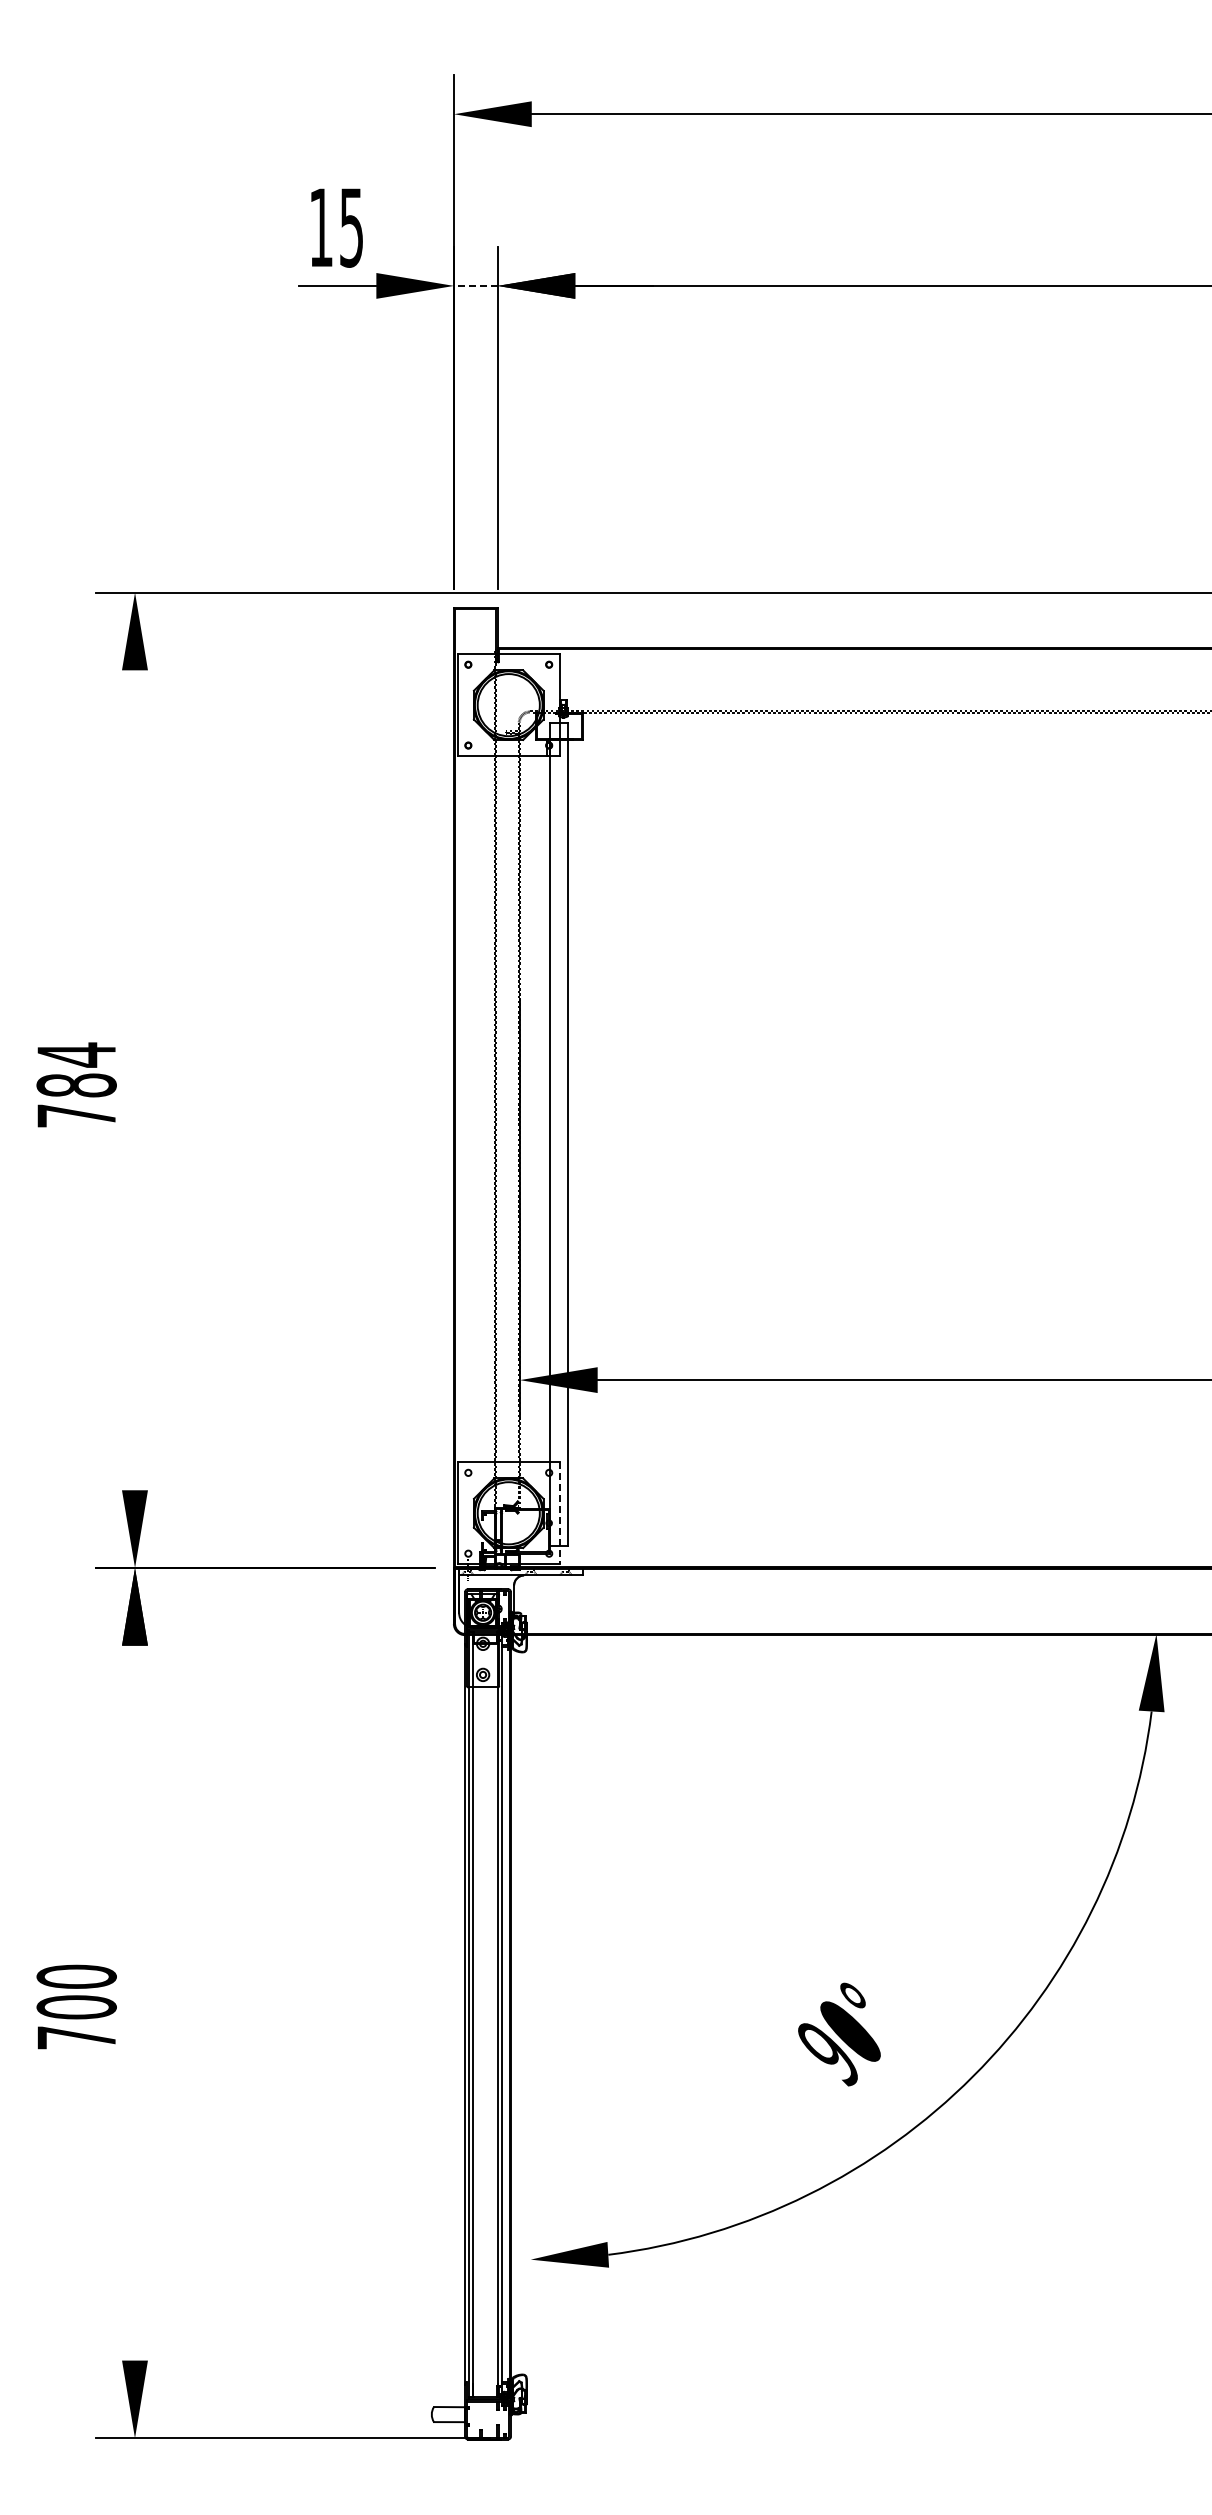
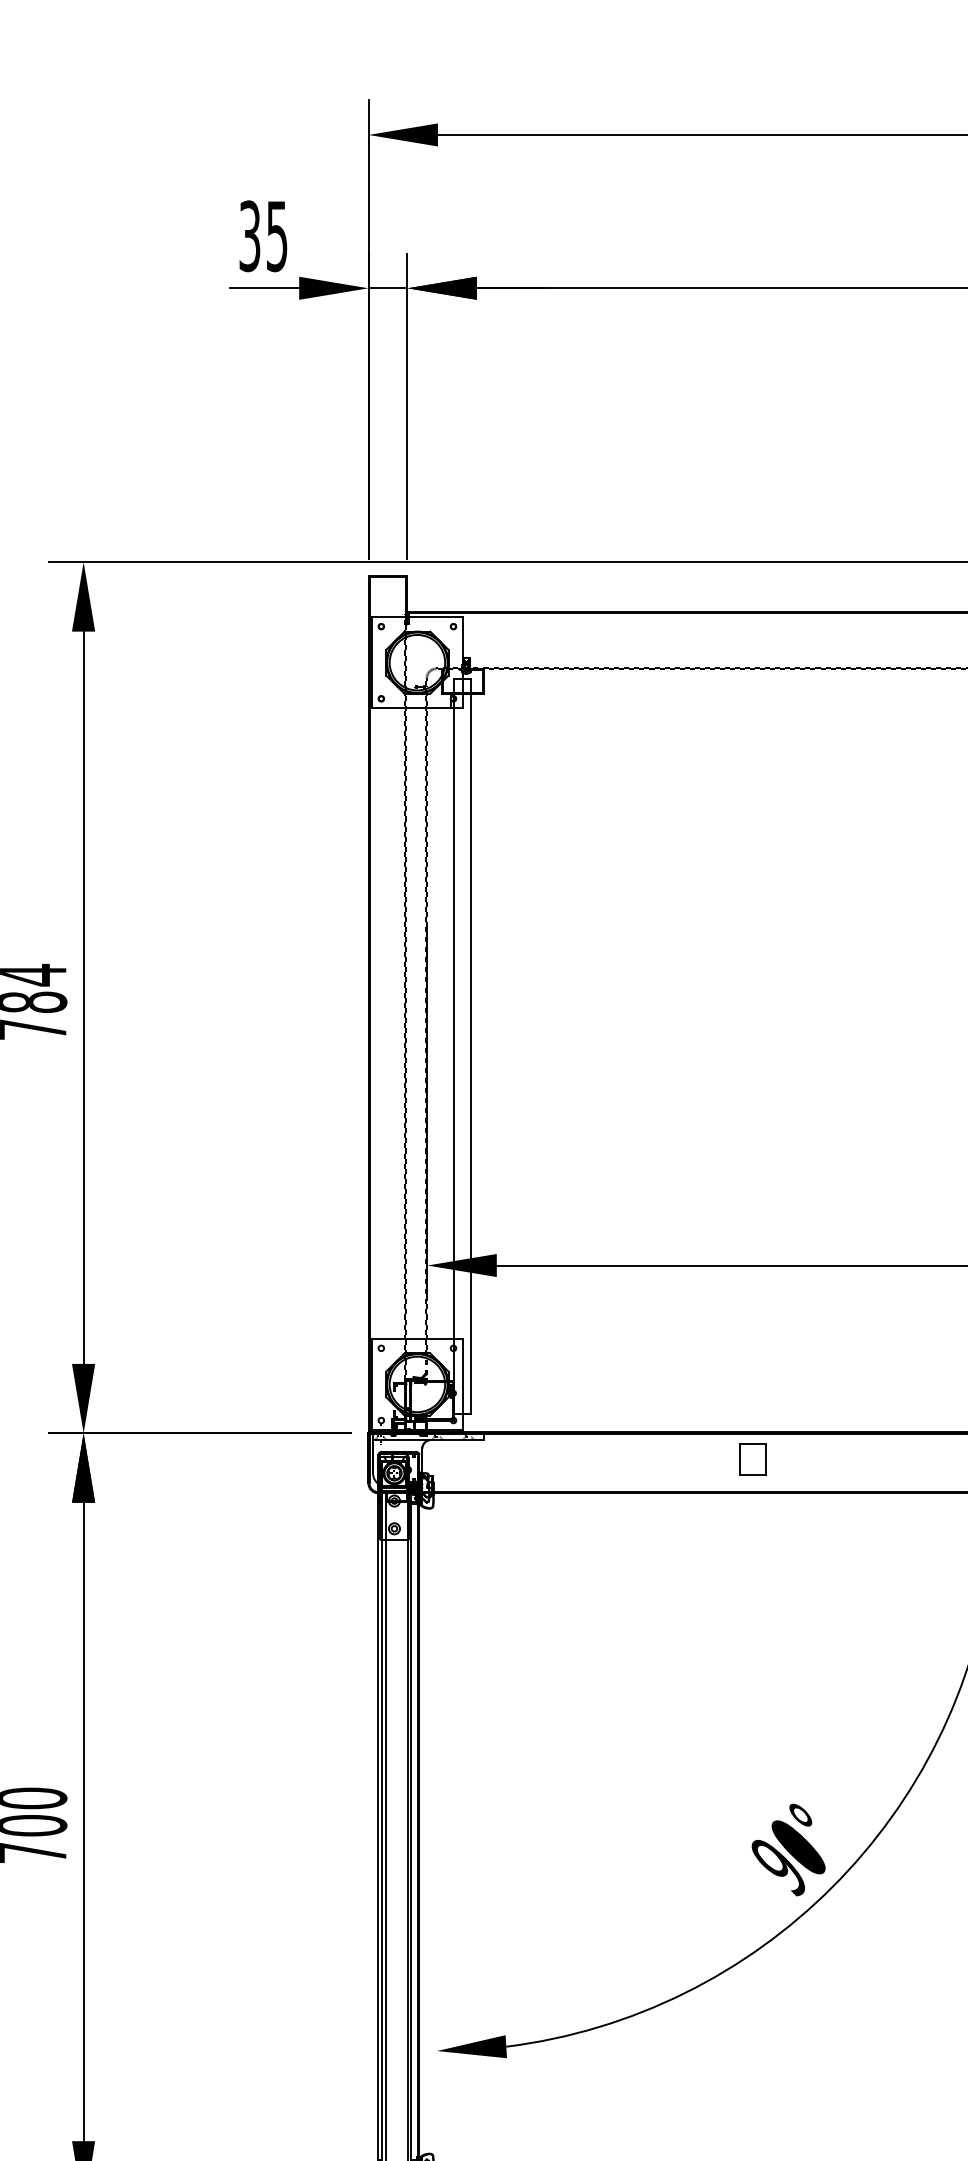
text: (320, 227) -> (249, 236), 15 -> 35
line: (475, 285) -> (387, 287), dashed -> solid
line: (135, 1080) -> (84, 997), added
line: (559, 1513) -> (462, 1384), dashed -> solid
part: (884, 1597) -> (752, 1459), added
line: (135, 2002) -> (84, 1821), added
text: (839, 2034) -> (788, 1849), moved

